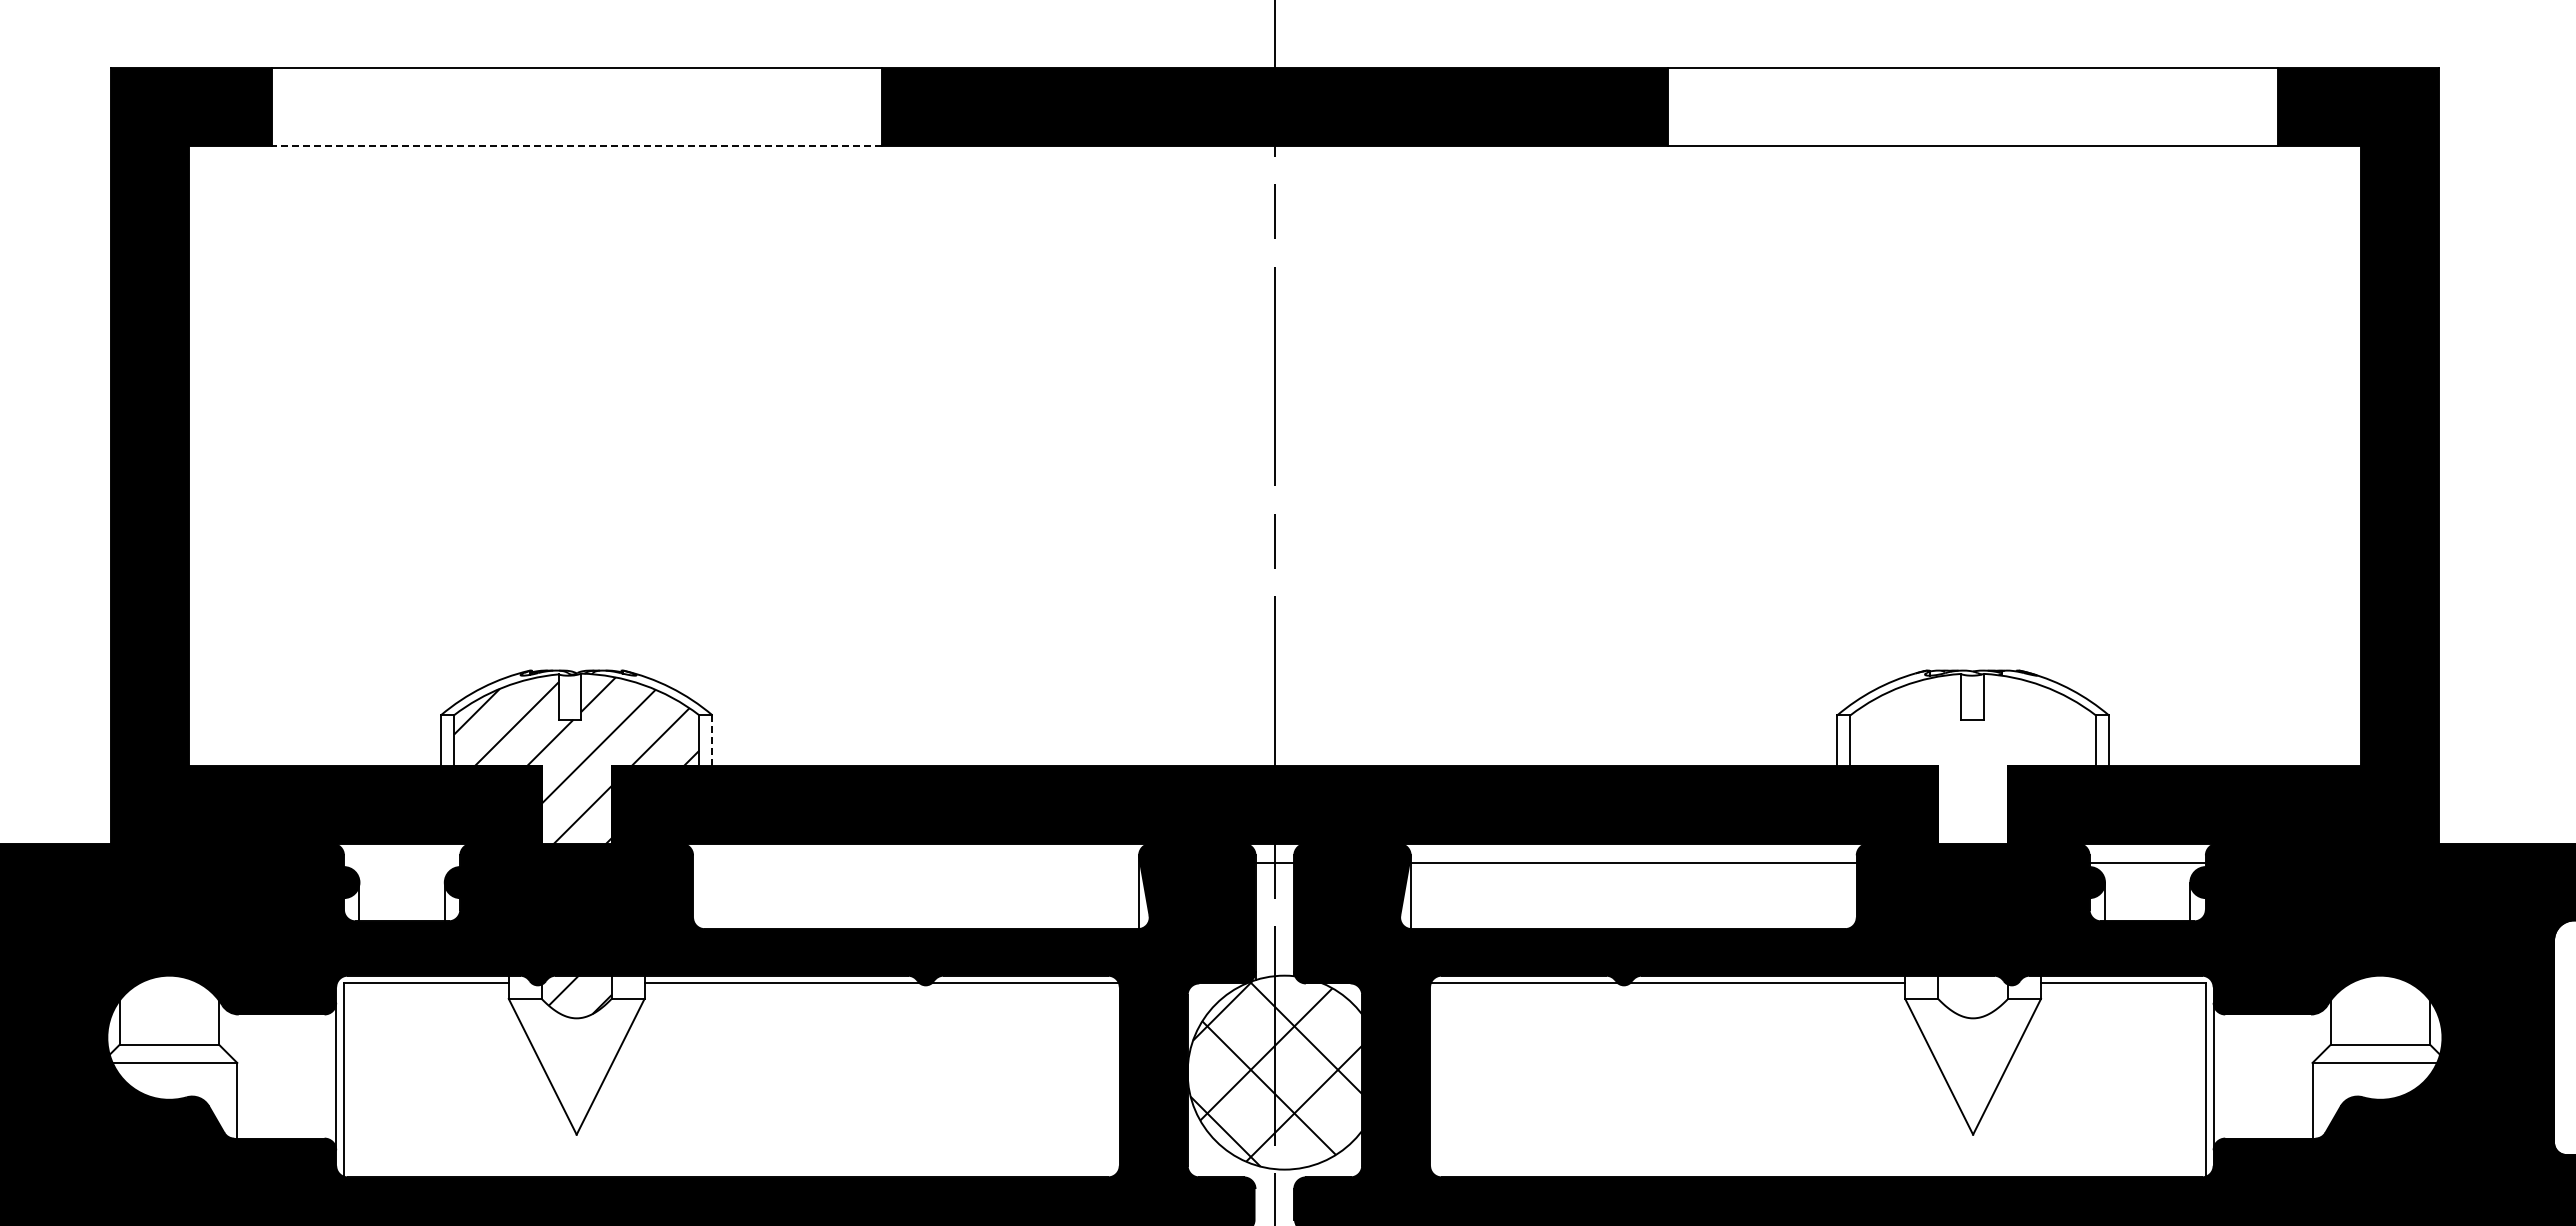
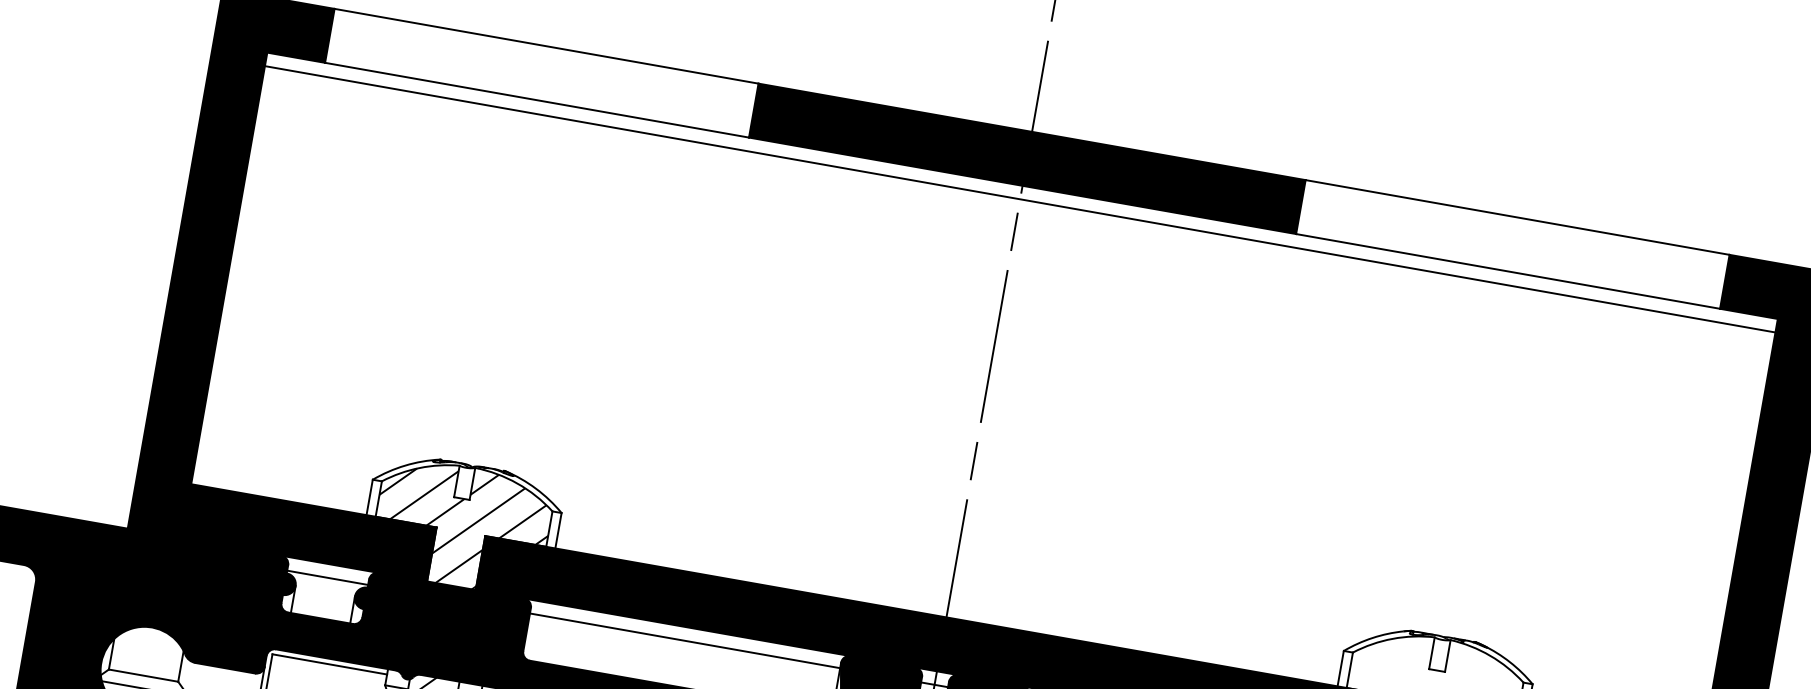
line: (576, 145) -> (536, 100), dashed -> solid
line: (1274, 164) -> (1019, 198), added
line: (712, 740) -> (558, 530), dashed -> solid
line: (401, 863) -> (327, 577), added
line: (916, 863) -> (685, 641), added

